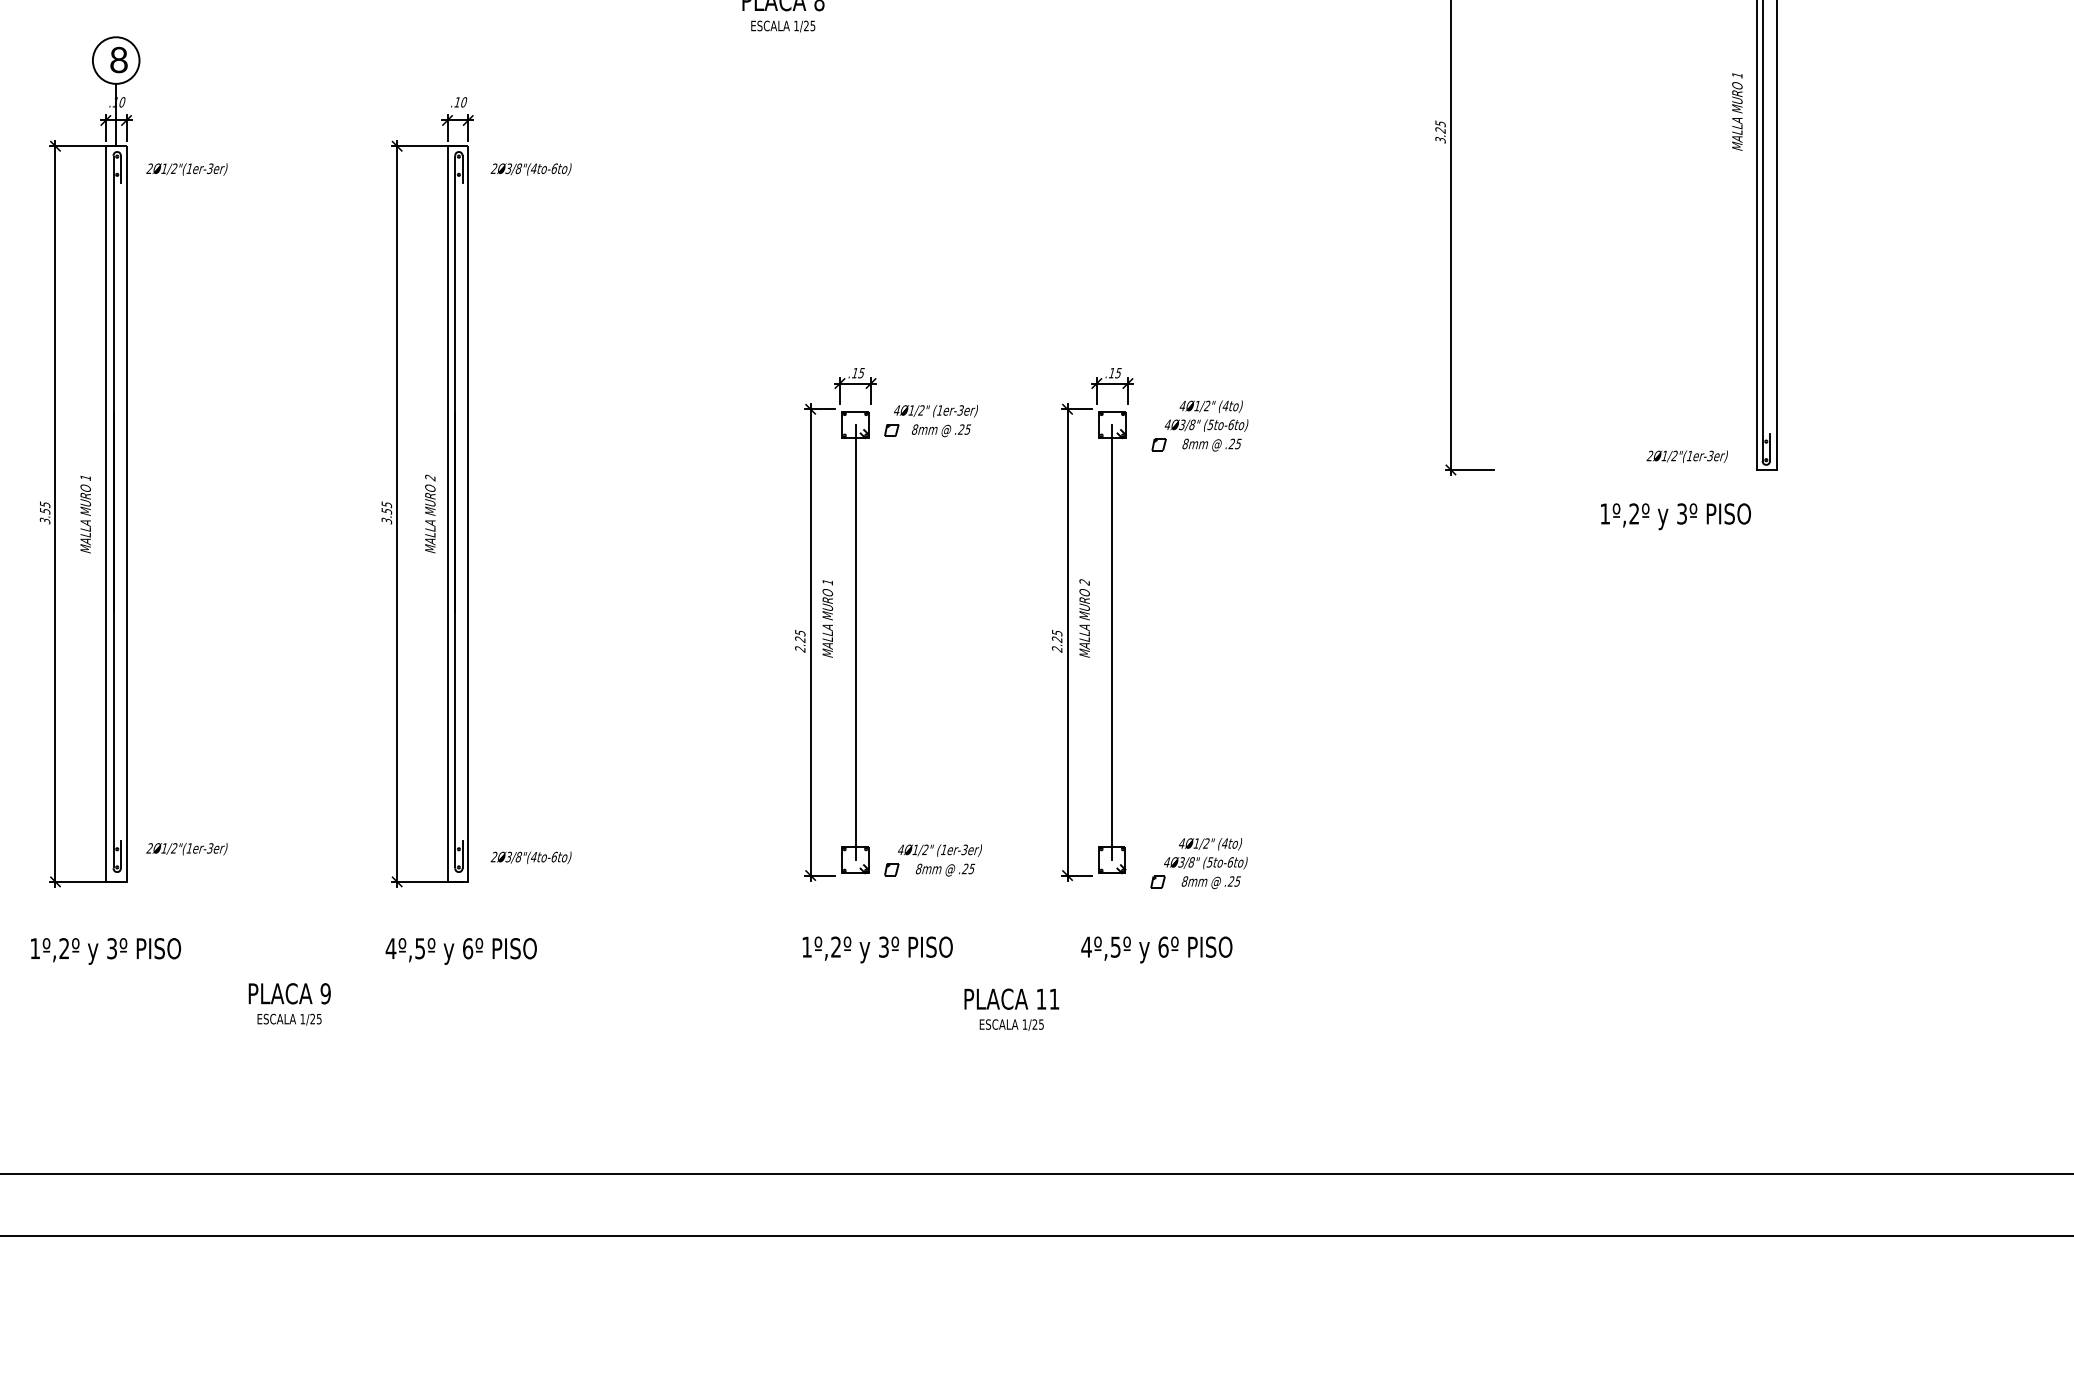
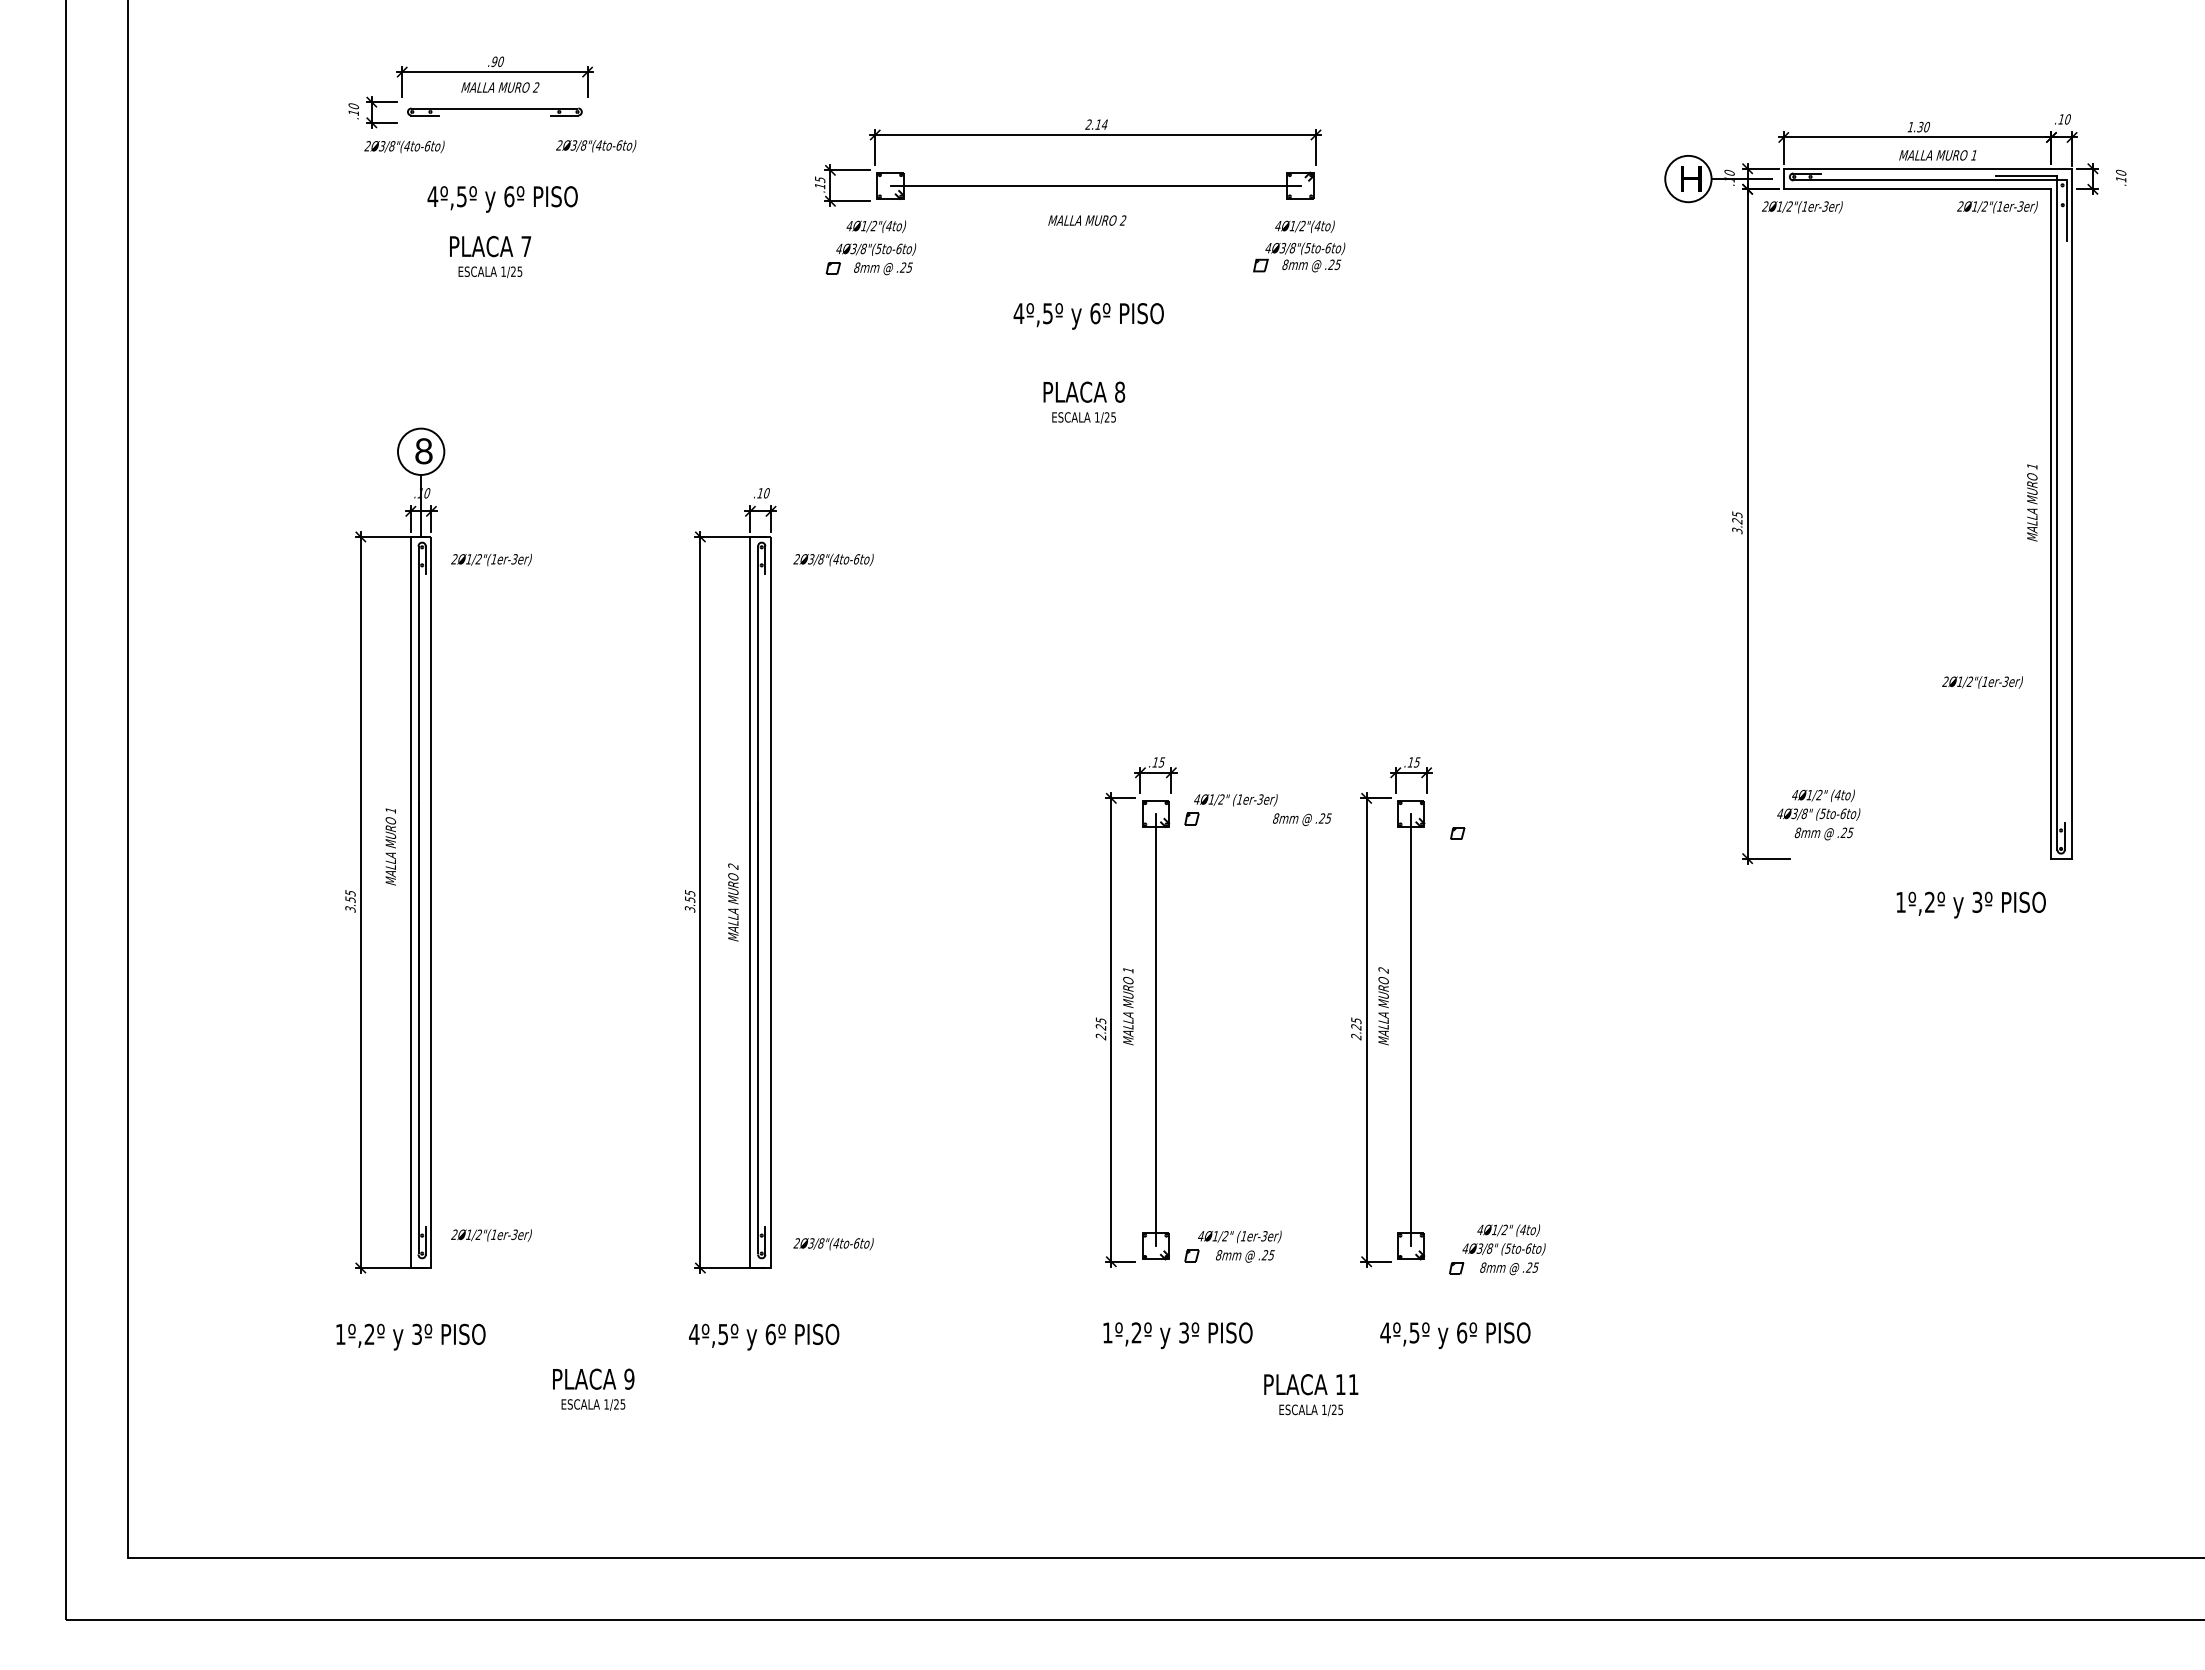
text: (1206, 425) -> (1818, 814), moved
text: (941, 430) -> (1302, 819), moved
text: (1687, 456) -> (1982, 682), moved
text: (85, 514) -> (390, 846), moved

